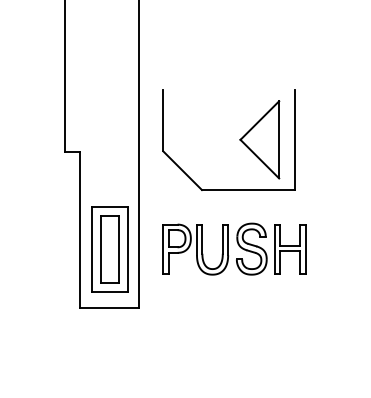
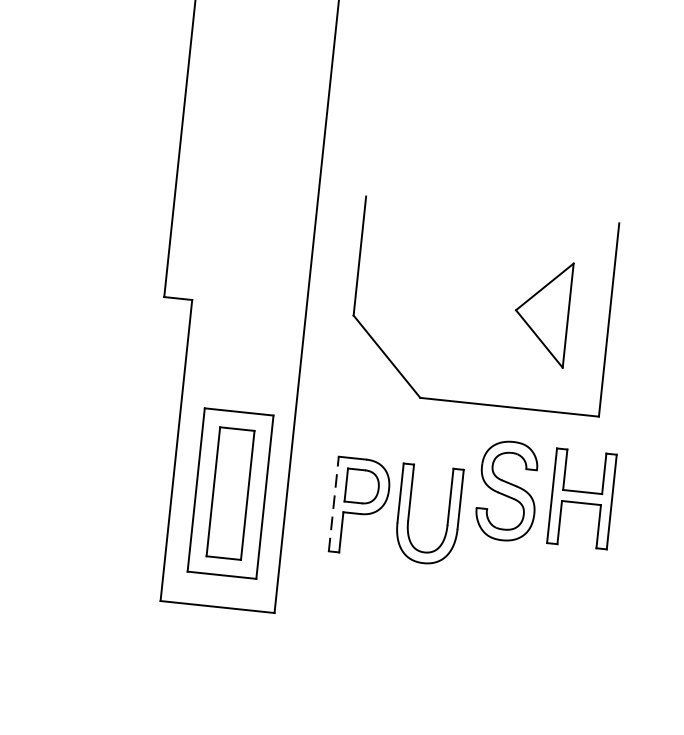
part: (259, 139) -> (541, 312), size x0.7
part: (271, 248) -> (545, 493), moved
line: (163, 249) -> (334, 504), solid -> dashed

